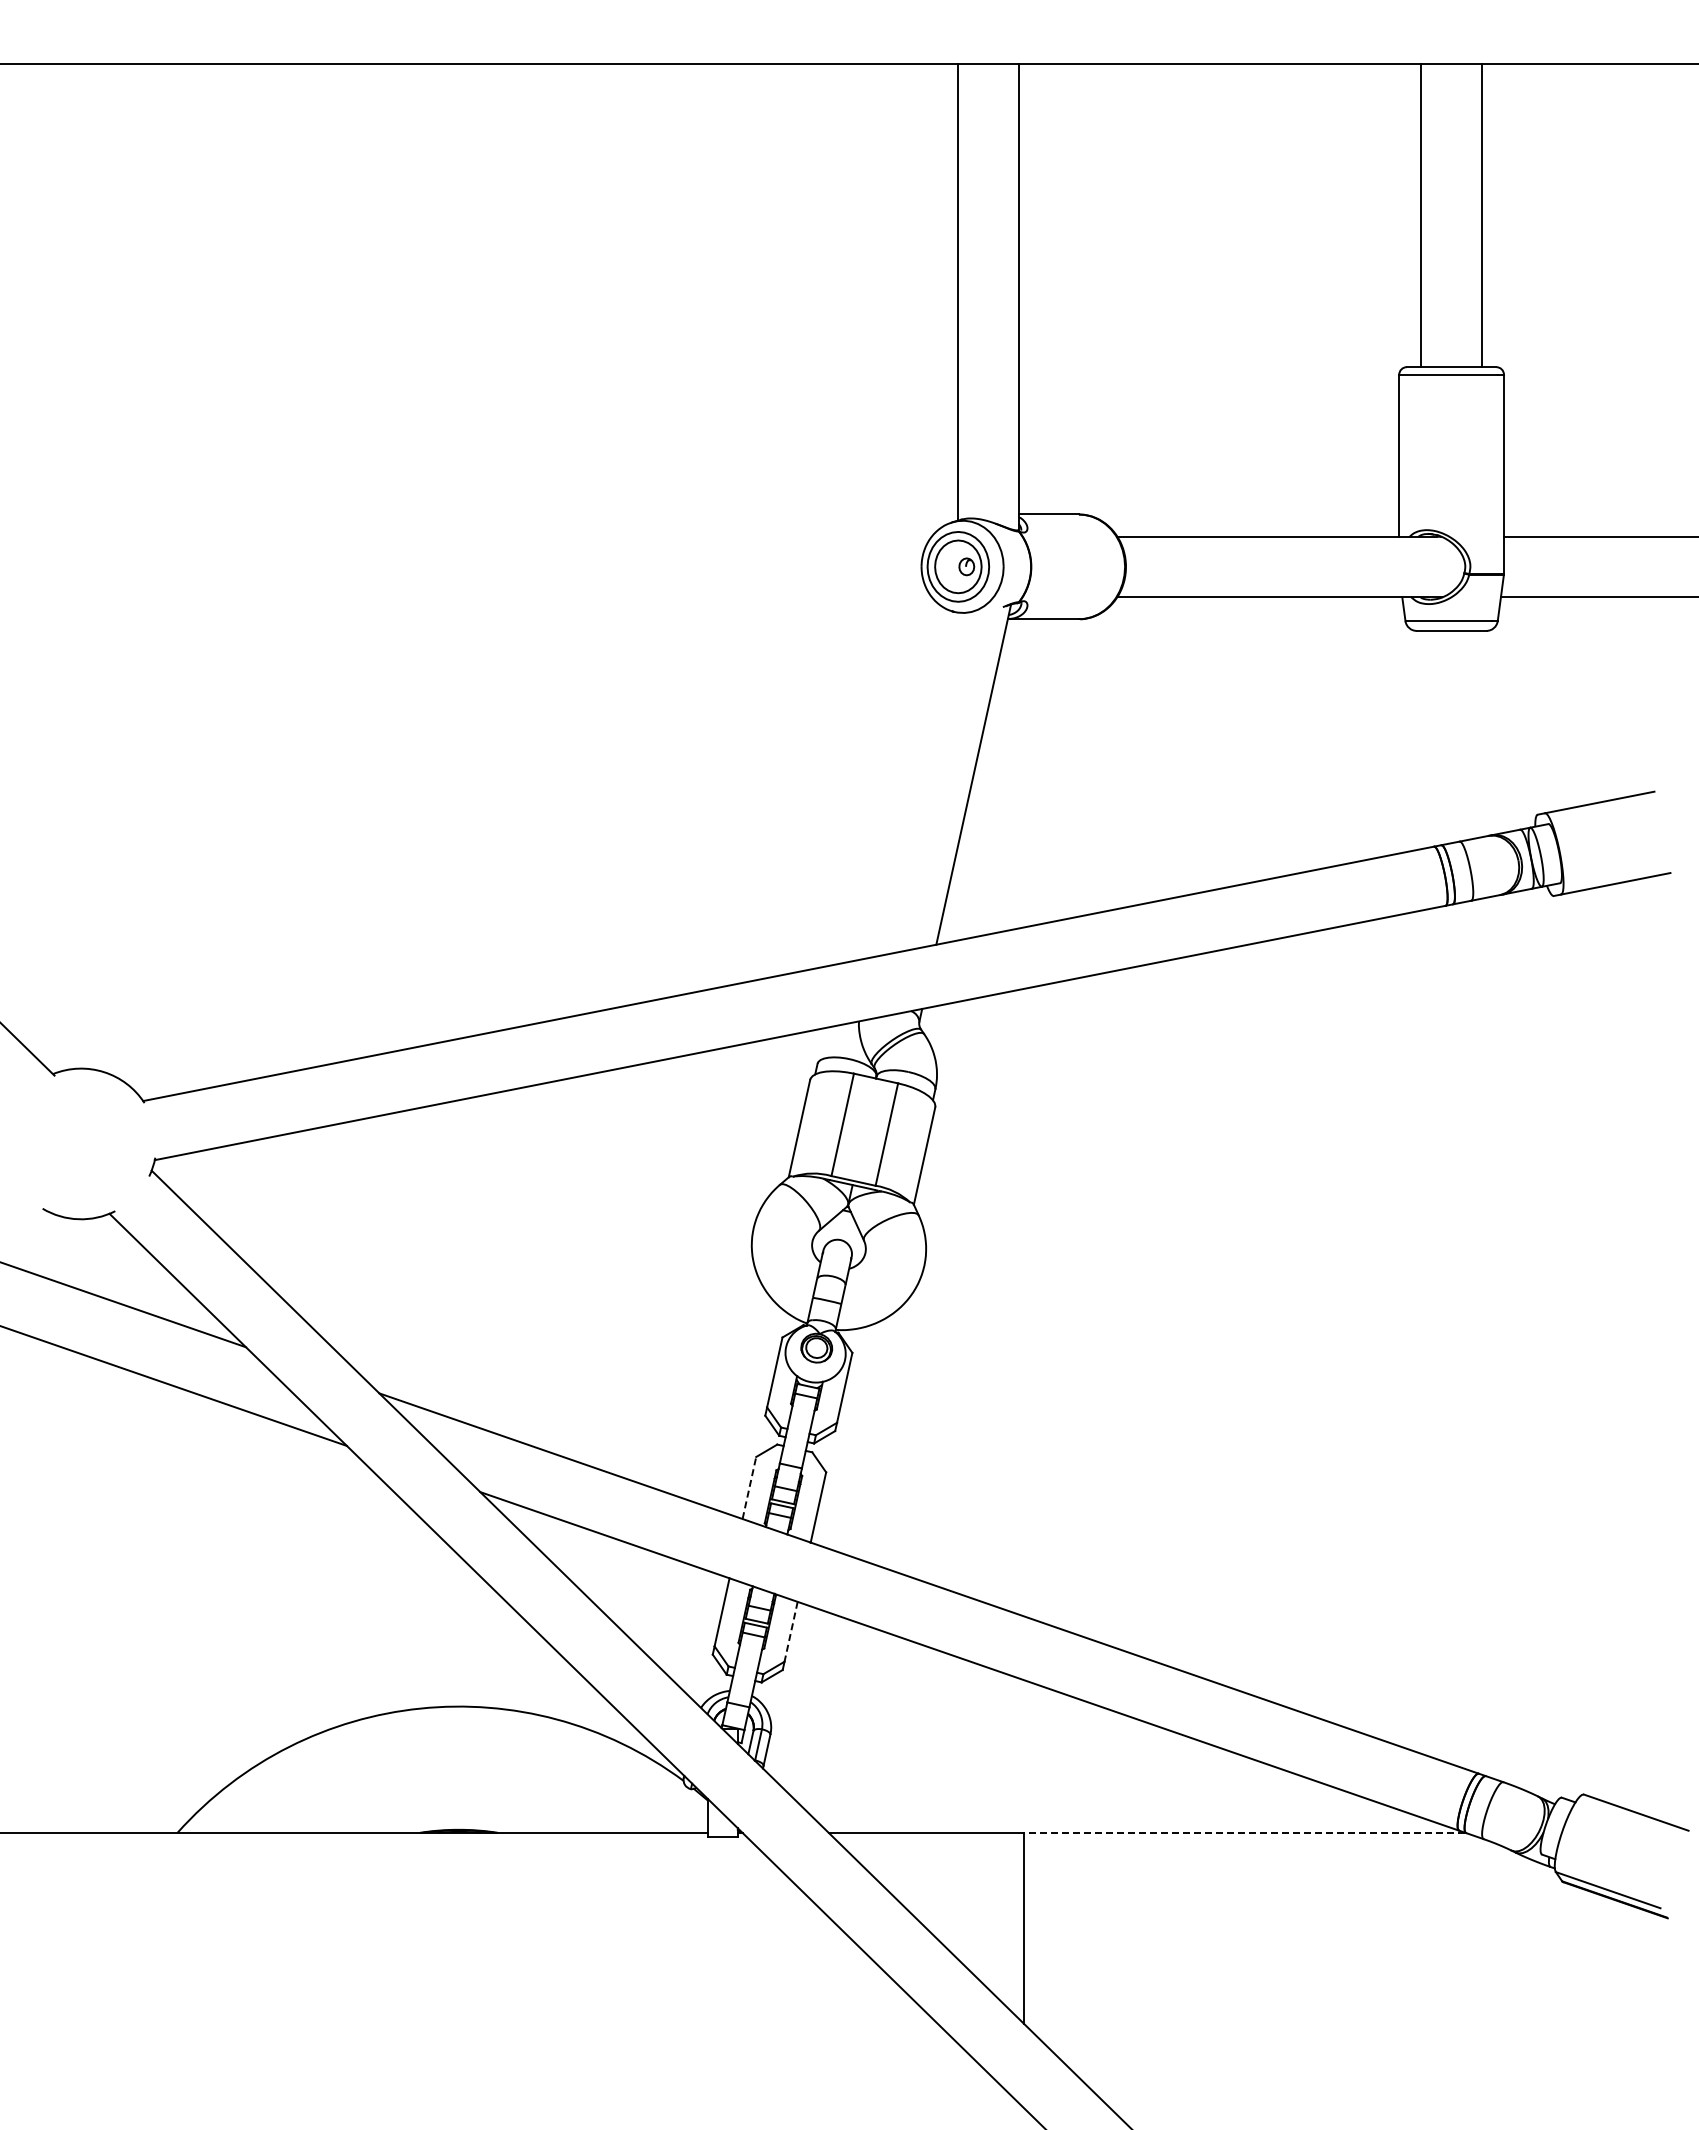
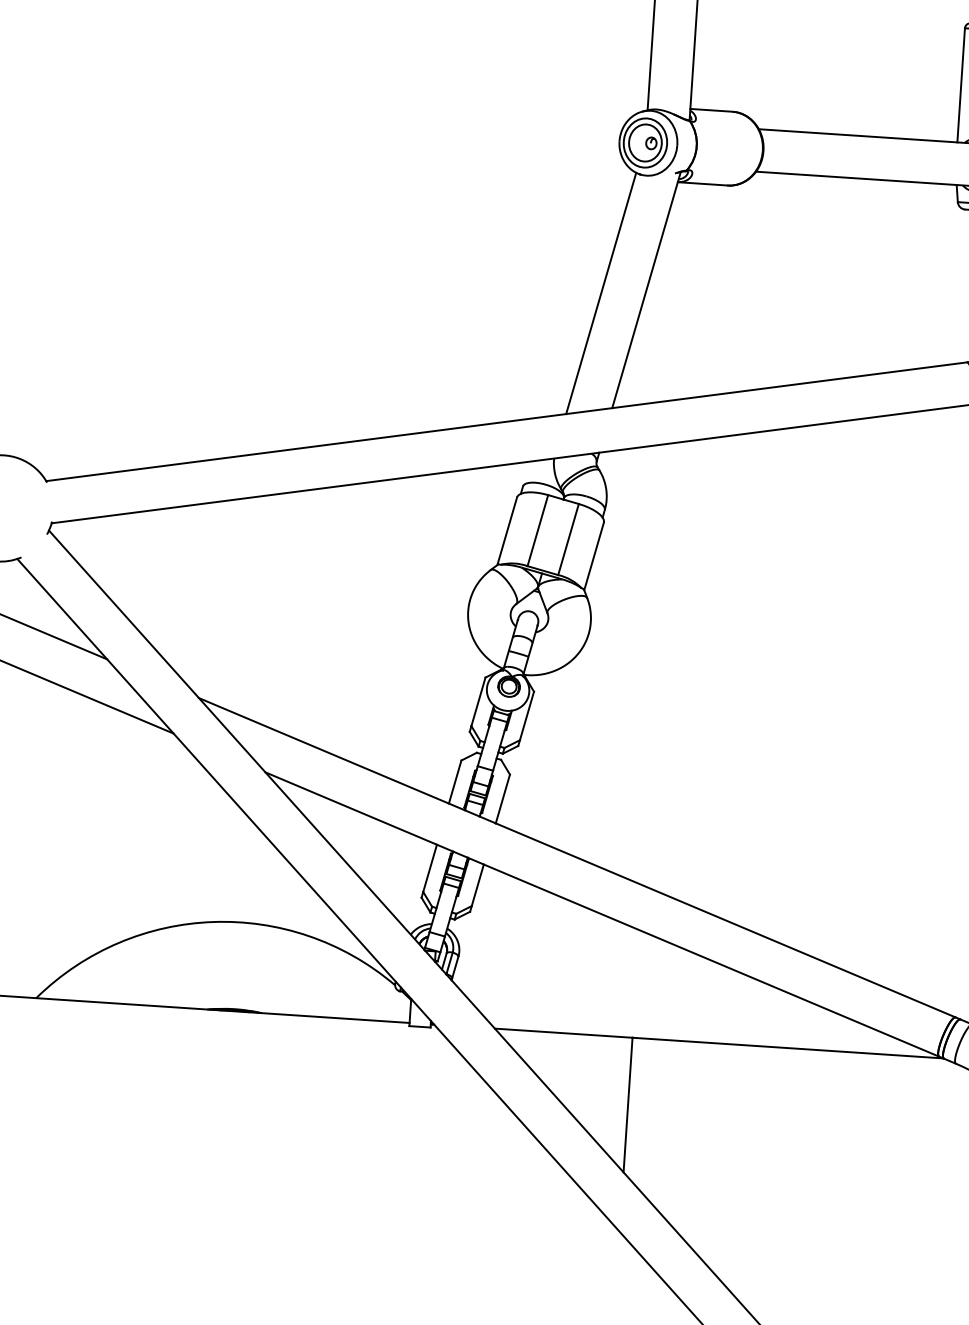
line: (909, 783) -> (600, 293), added
line: (749, 1488) -> (455, 782), dashed -> solid
line: (791, 1631) -> (478, 885), dashed -> solid
line: (1244, 1832) -> (787, 1047), dashed -> solid

